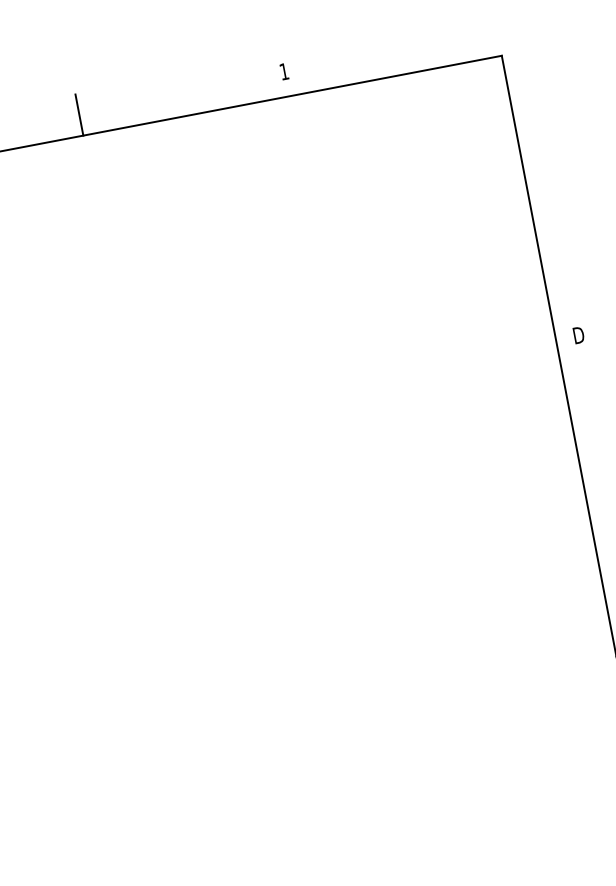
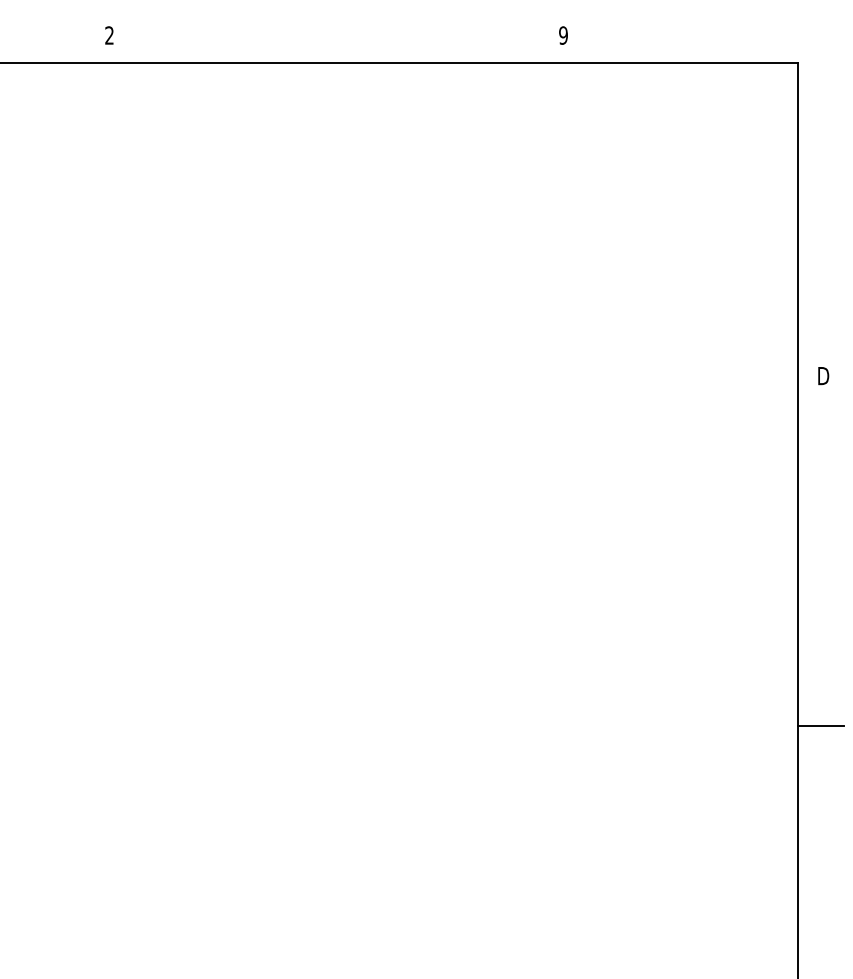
text: (284, 71) -> (563, 35), 1 -> 9
line: (79, 114) -> (336, 39), removed

